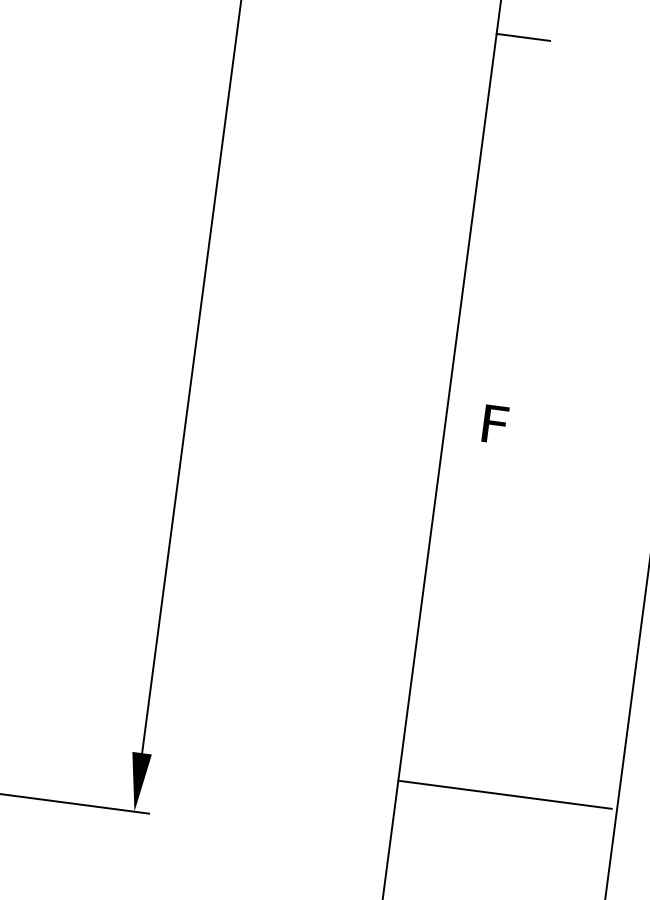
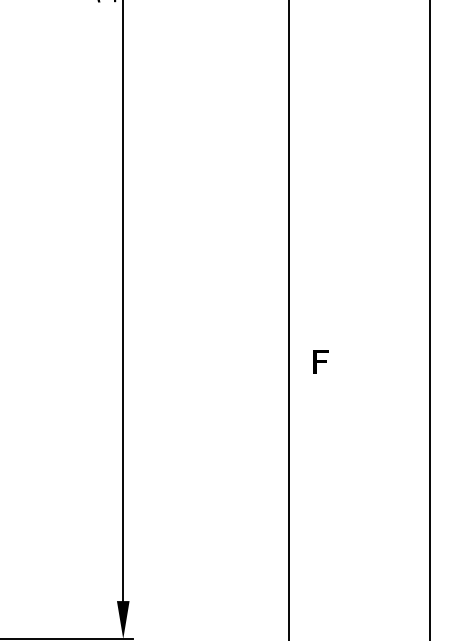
line: (522, 37) -> (305, 113), removed
line: (504, 795) -> (357, 597), removed

